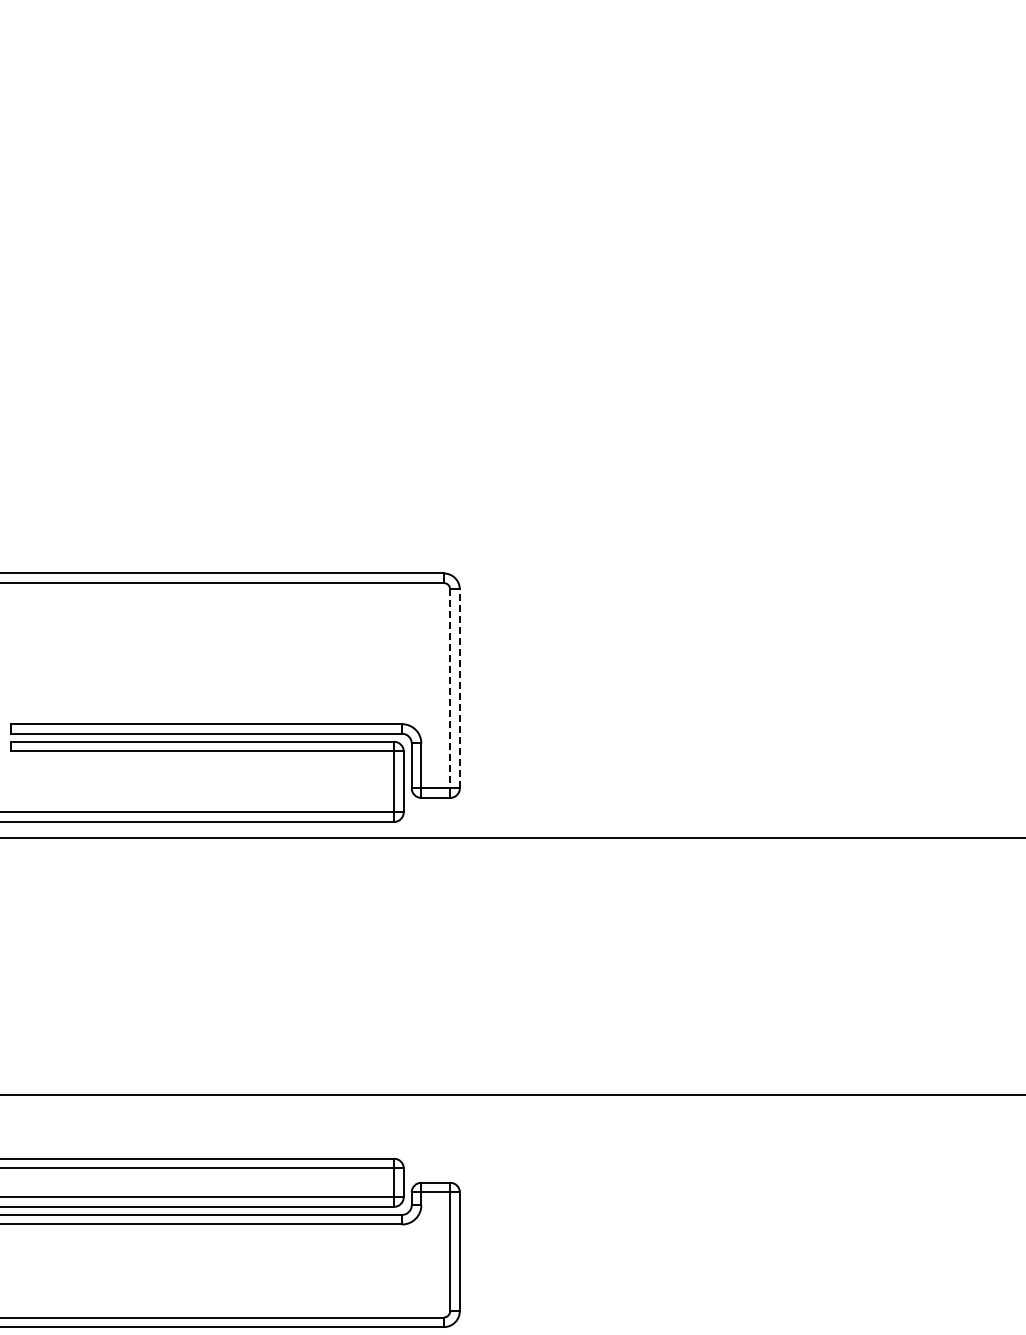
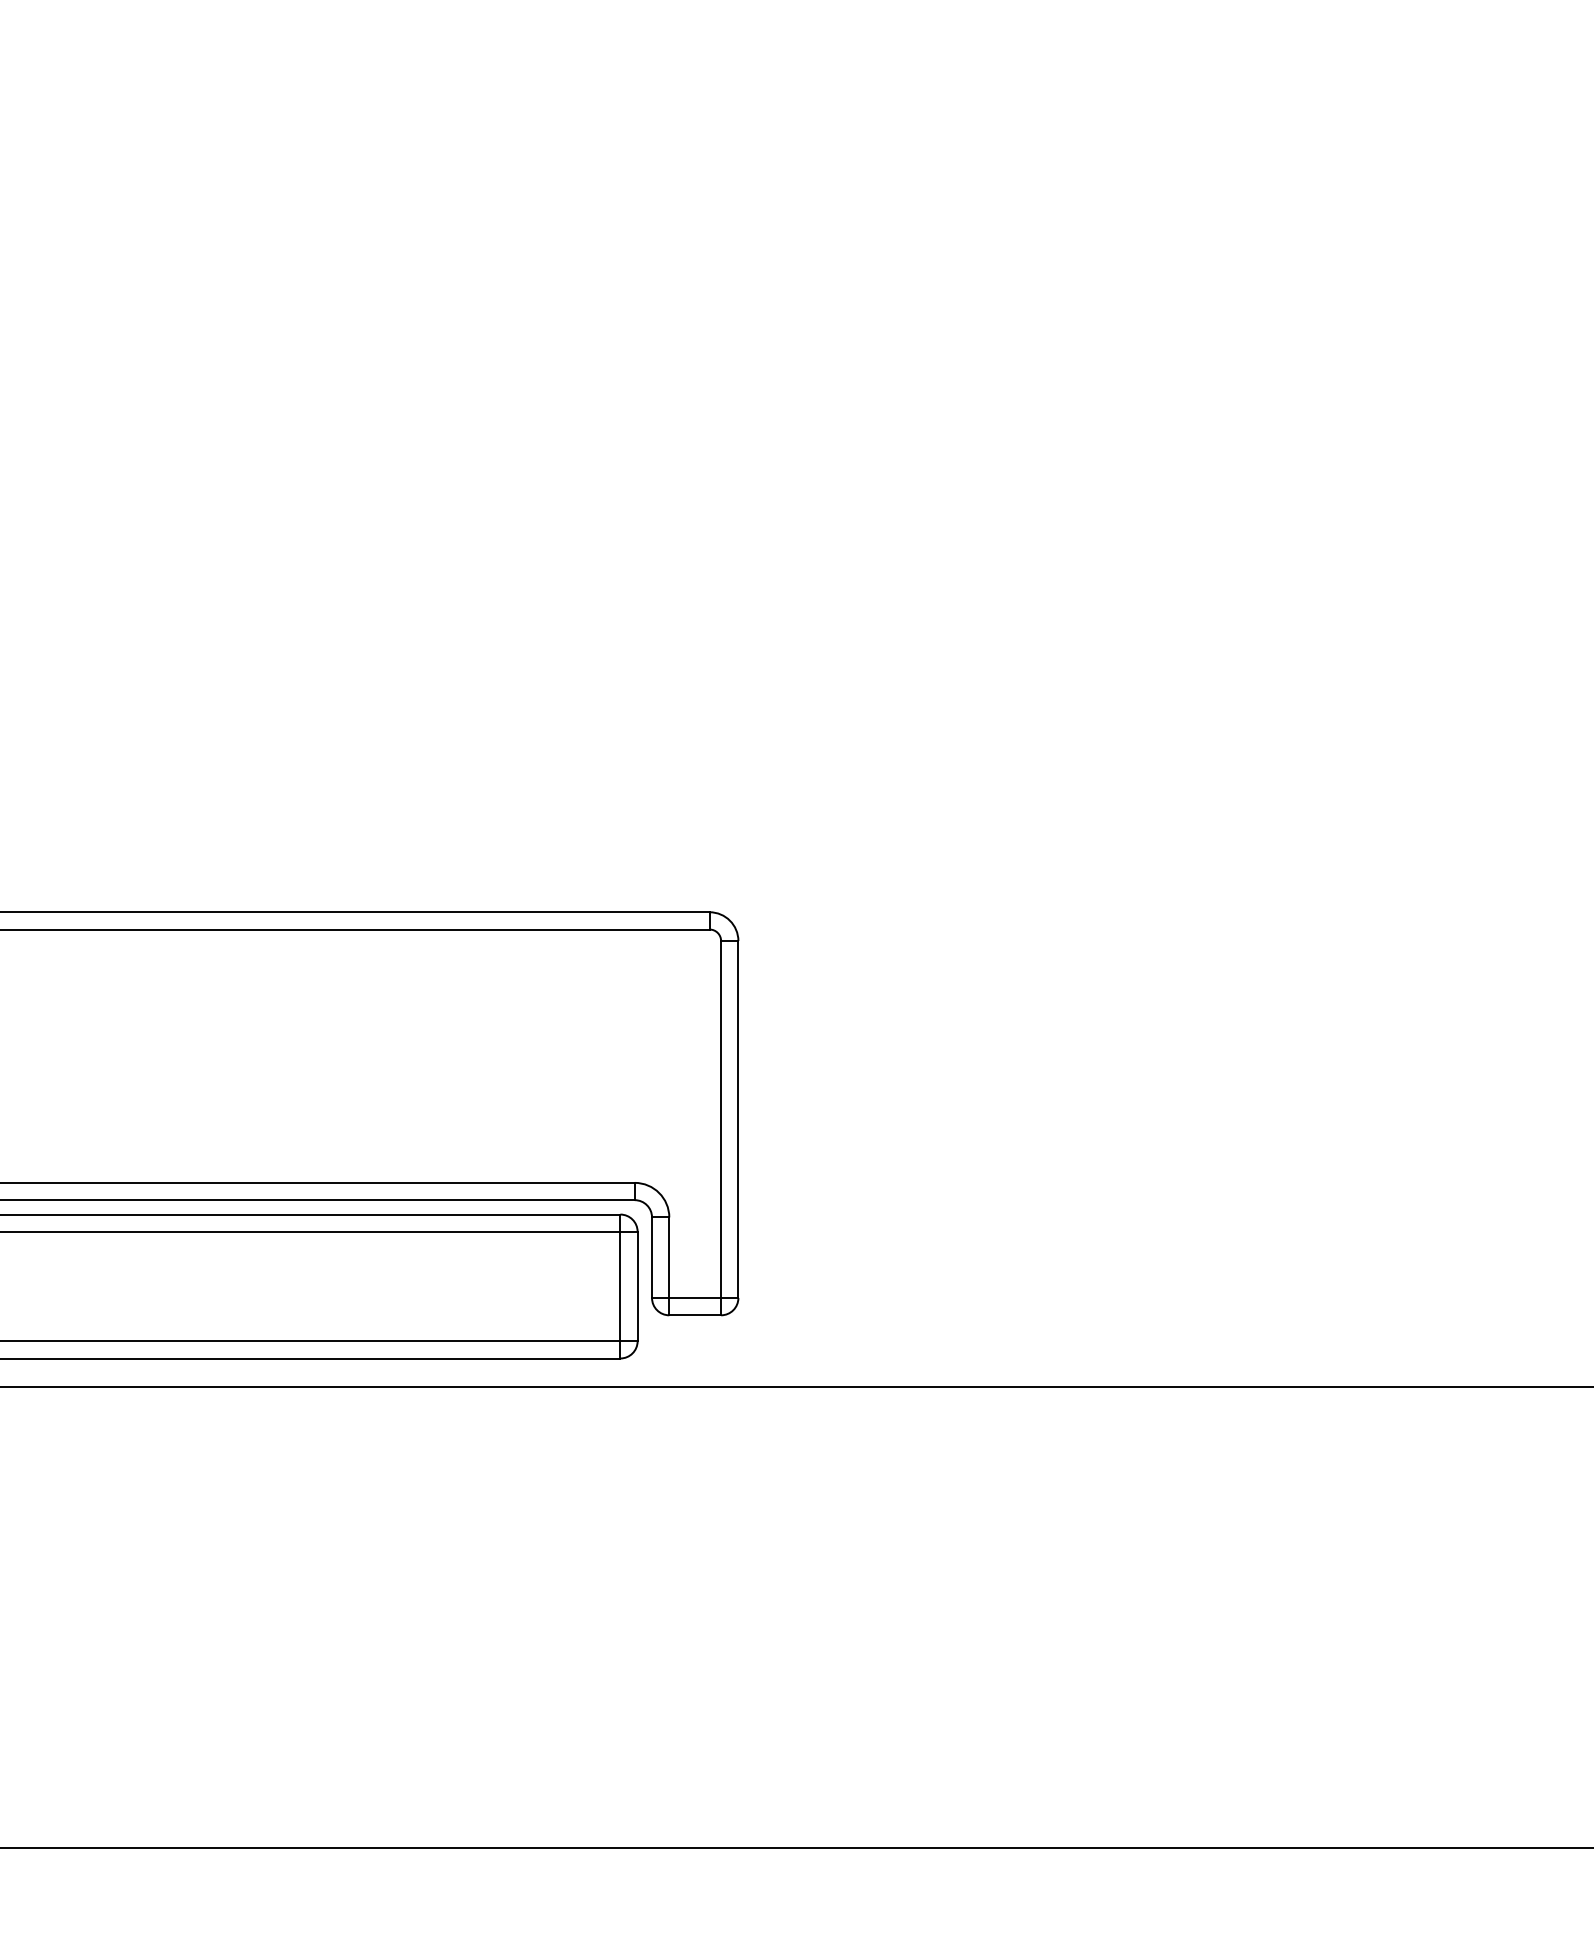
line: (459, 688) -> (737, 1118), dashed -> solid
line: (450, 689) -> (721, 1120), dashed -> solid

